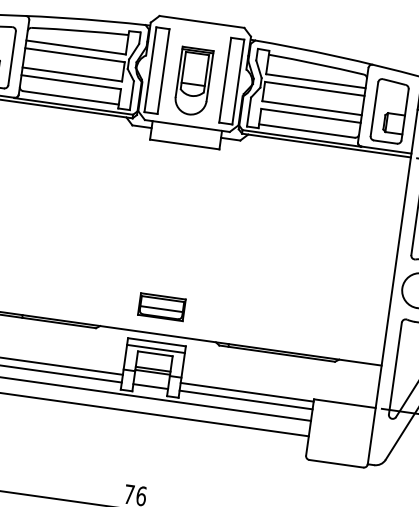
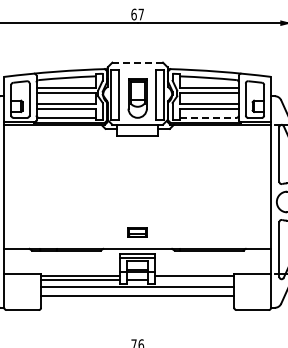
line: (201, 21) -> (137, 62), solid -> dashed
line: (307, 130) -> (208, 117), solid -> dashed
part: (161, 306) -> (137, 232), size x0.7
line: (245, 400) -> (194, 280), removed

